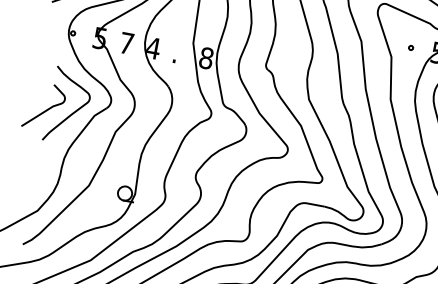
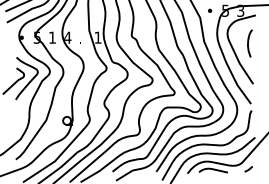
text: (126, 42) -> (52, 37), 7 -> 1
text: (205, 57) -> (97, 37), 8 -> 1

